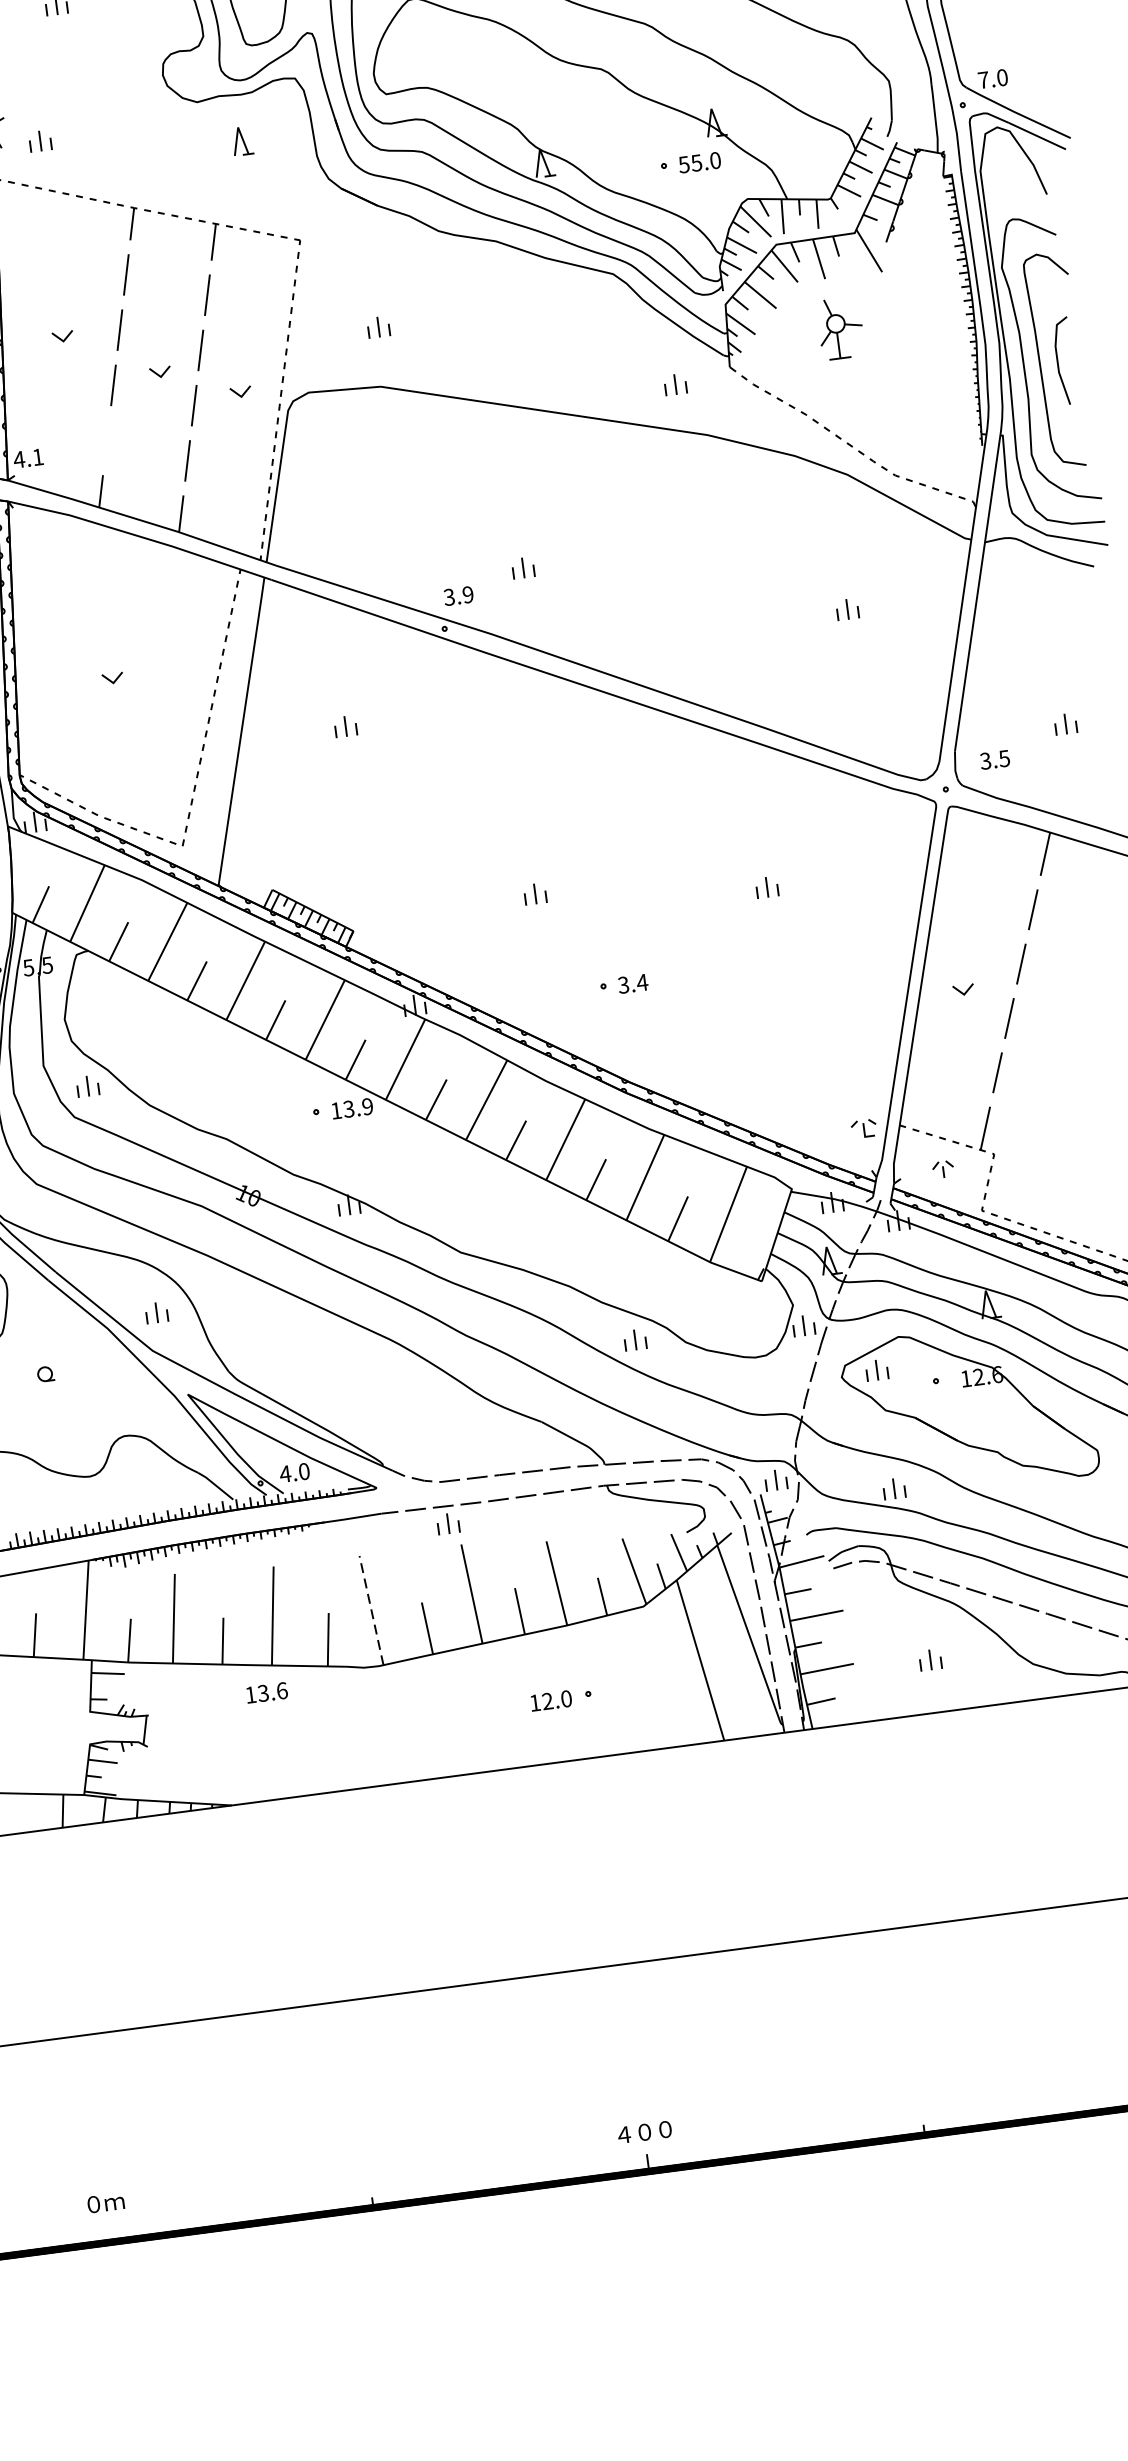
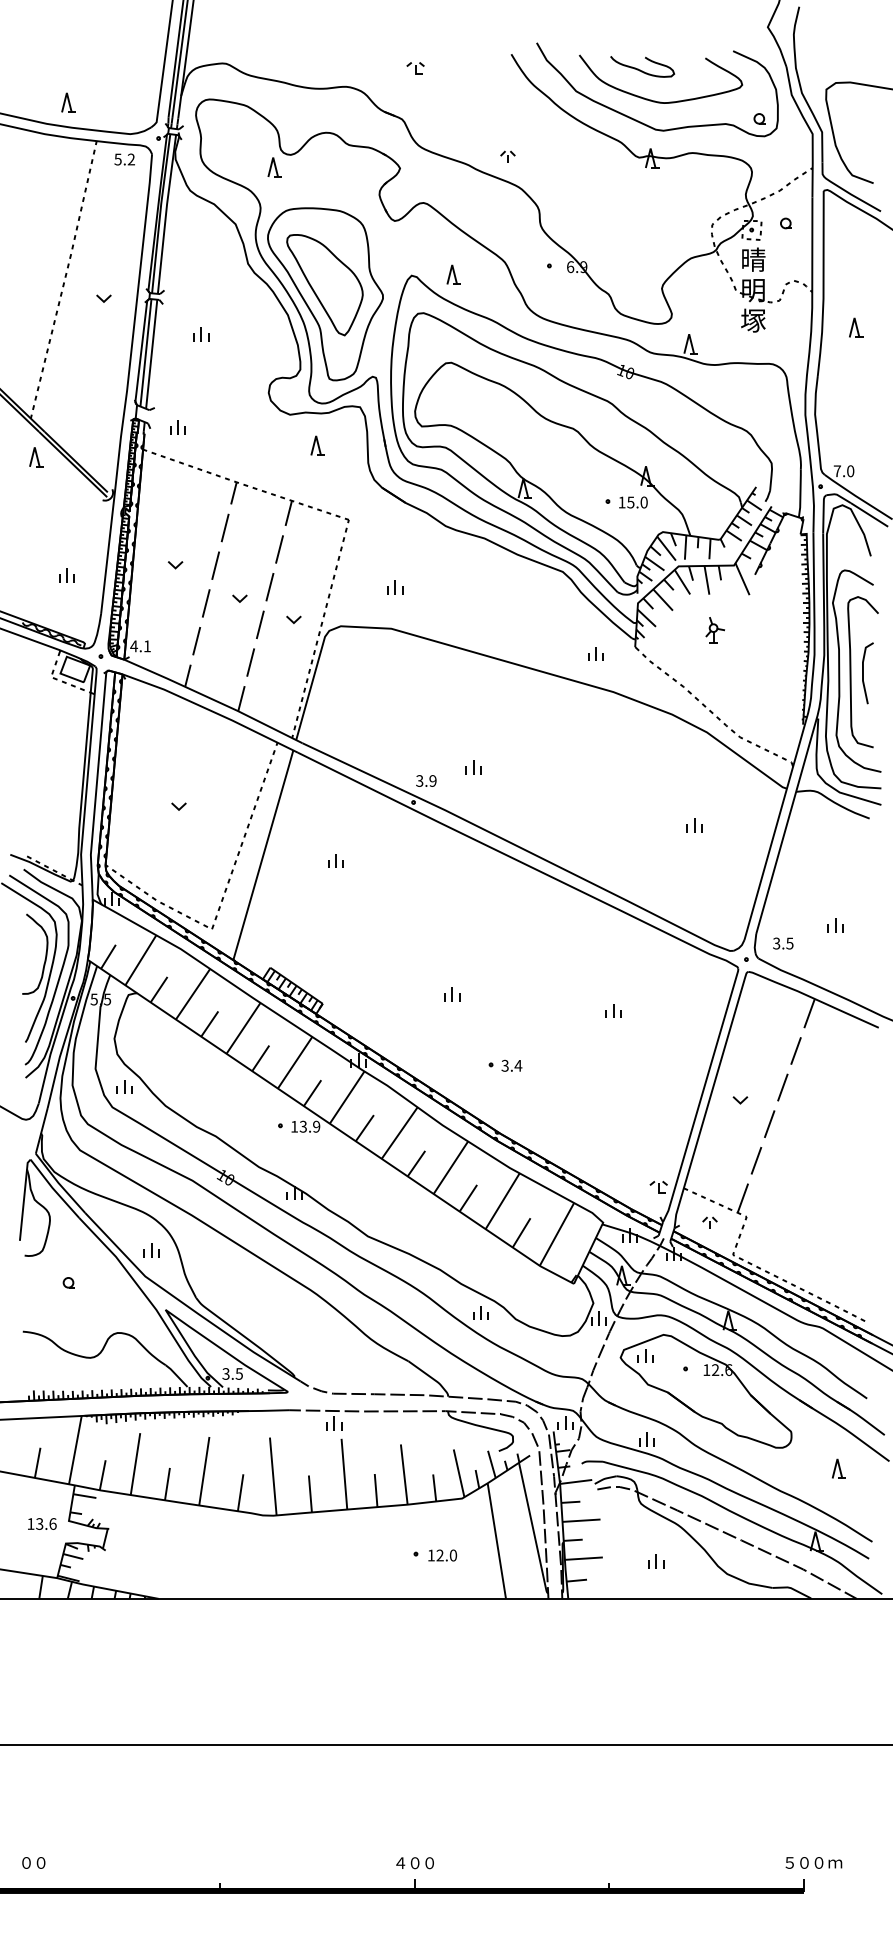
text: (683, 164) -> (621, 502), 55.0 -> 15.0
part: (839, 328) -> (714, 630), size x0.62
line: (106, 441) -> (196, 641), added
text: (294, 1472) -> (232, 1373), 4.0 -> 3.5
line: (371, 1610) -> (273, 1476), dashed -> solid
text: (267, 1692) -> (42, 1523), moved
text: (551, 1700) -> (442, 1555), moved
text: (113, 2201) -> (40, 1862), ｍ -> ０

